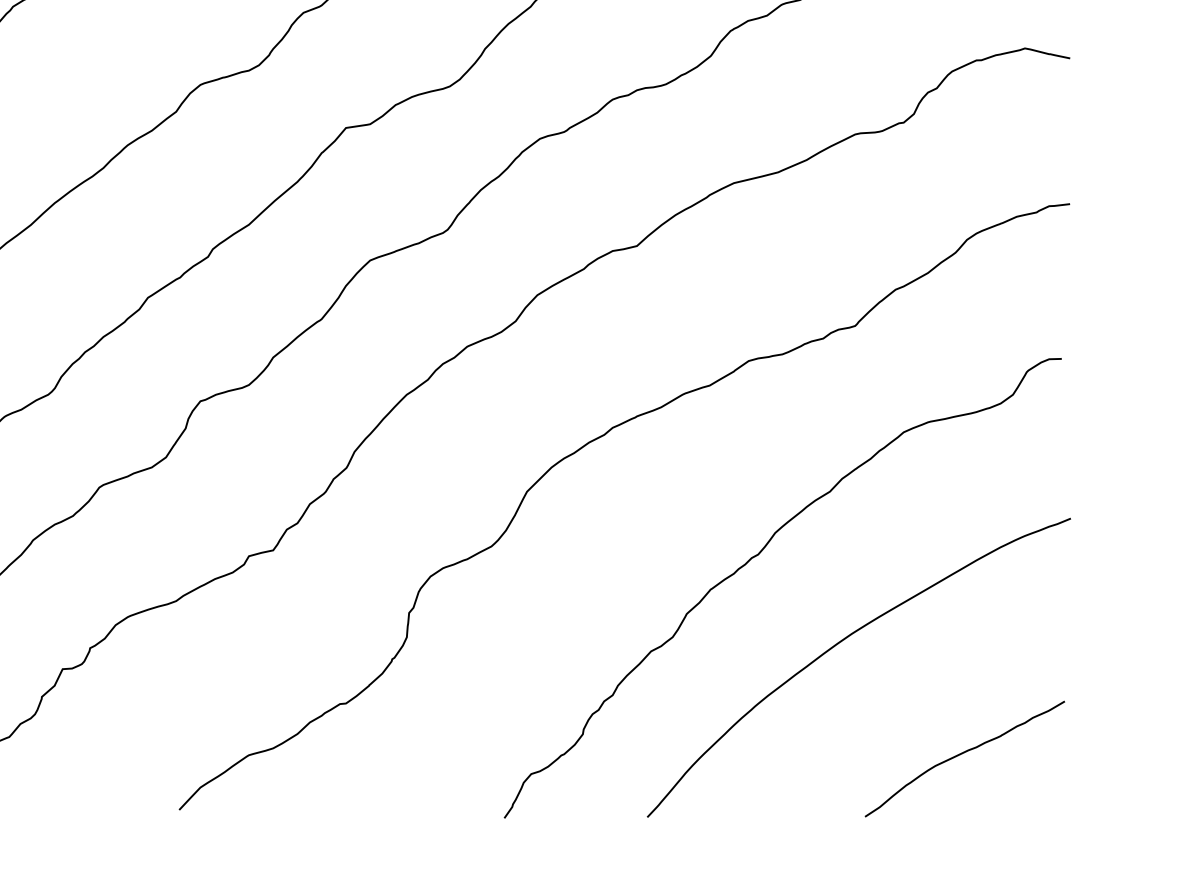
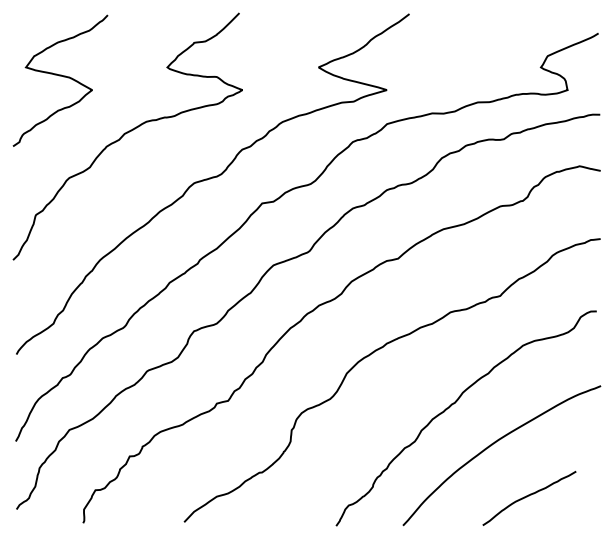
curve: (964, 754) -> (529, 496), moved

